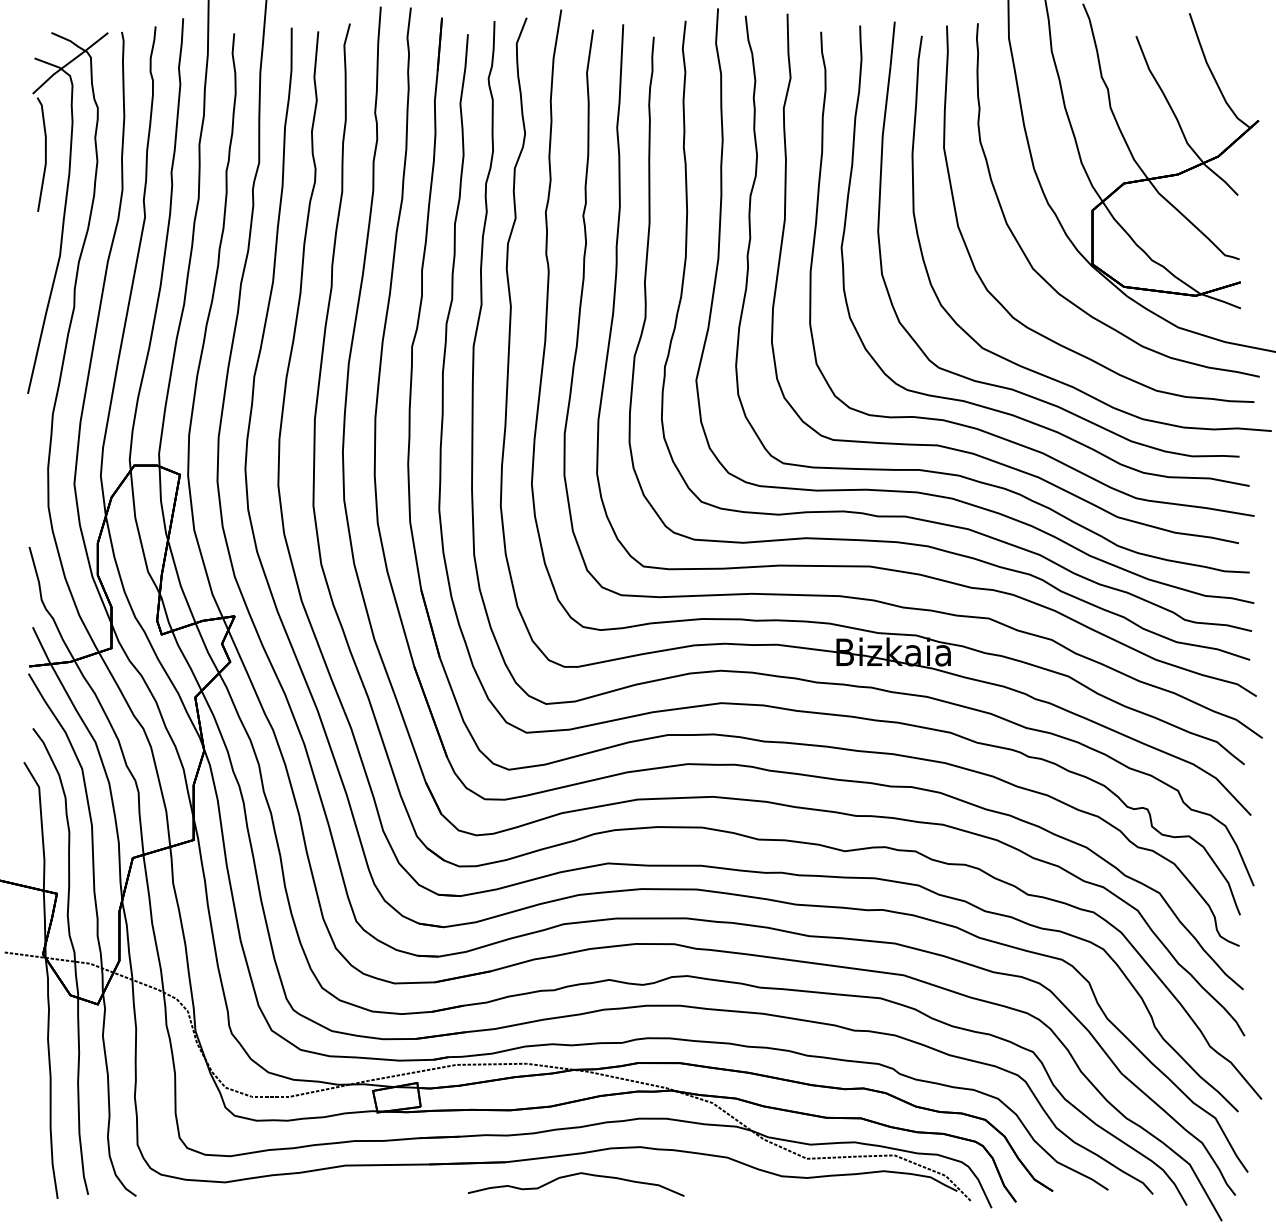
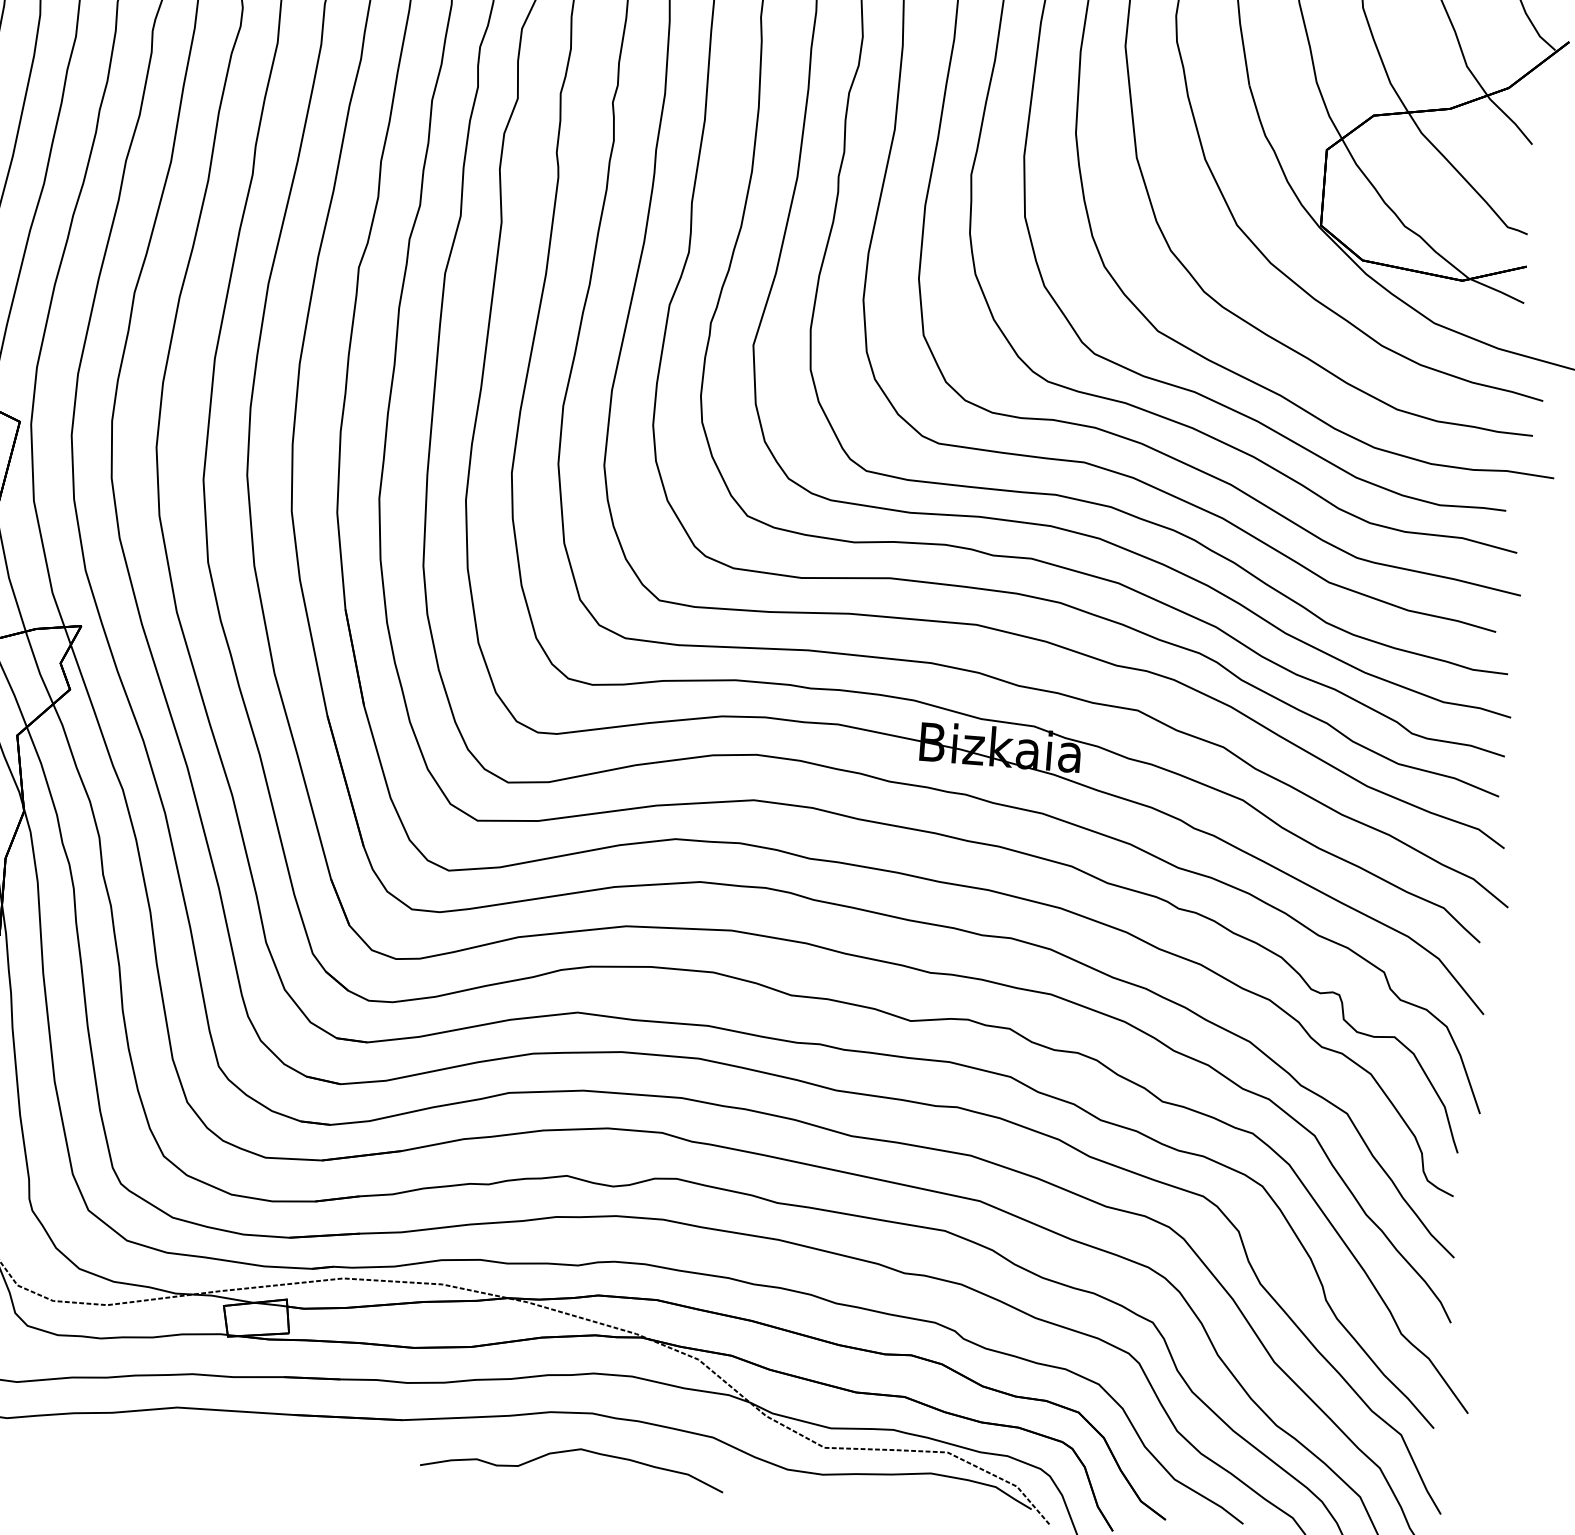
part: (571, 1176) -> (566, 1452), moved

